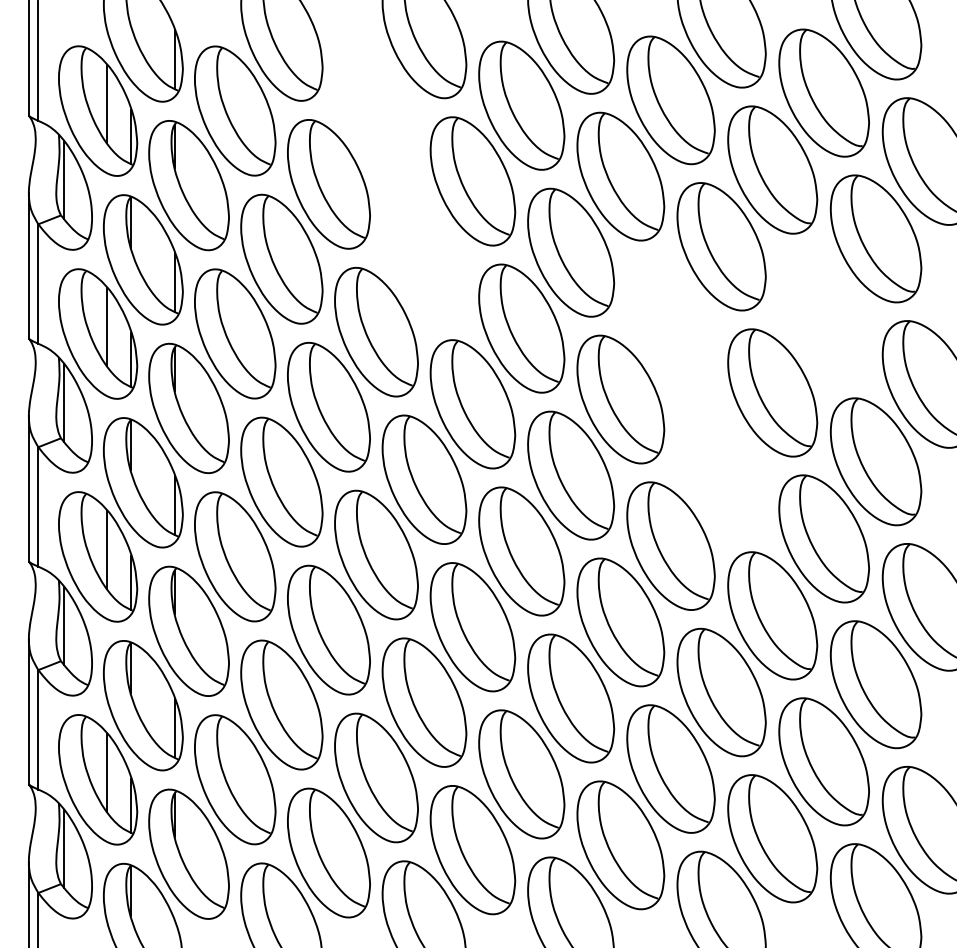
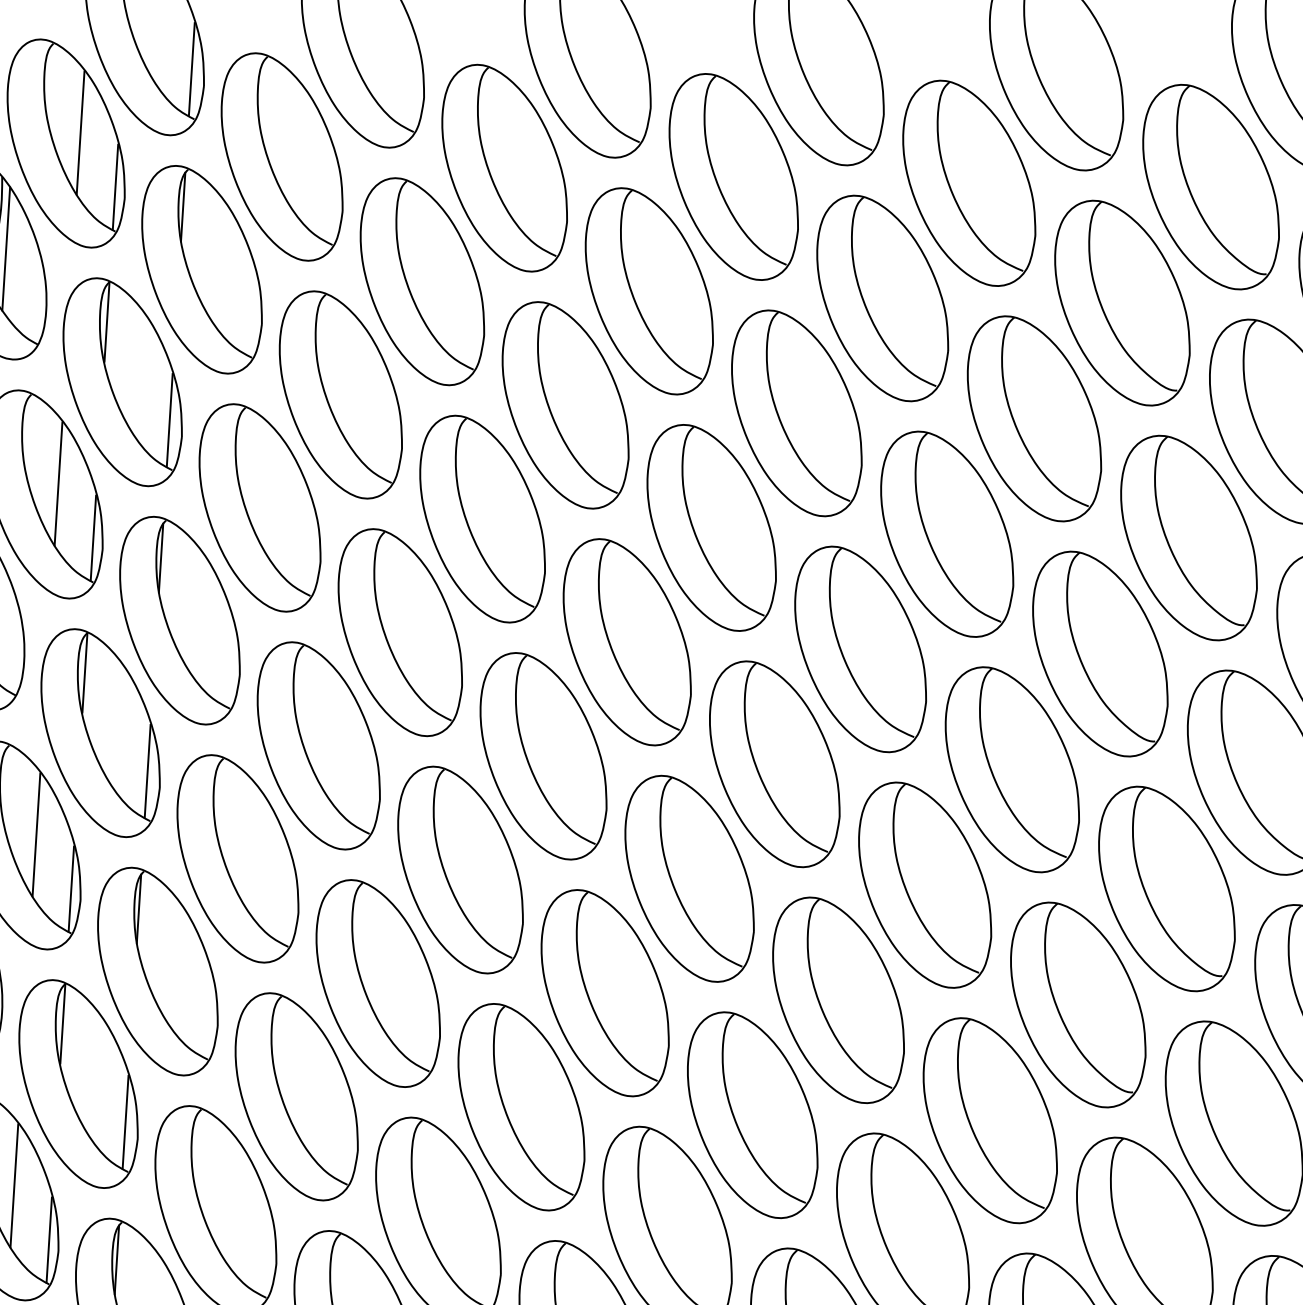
part: (376, 109) -> (504, 168), added
part: (424, 256) -> (565, 404), added
part: (823, 315) -> (1188, 537), added
part: (670, 322) -> (946, 533), added
part: (721, 469) -> (1012, 769), added

